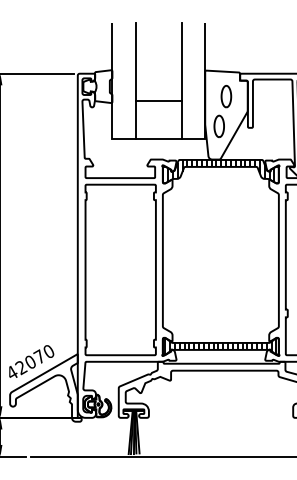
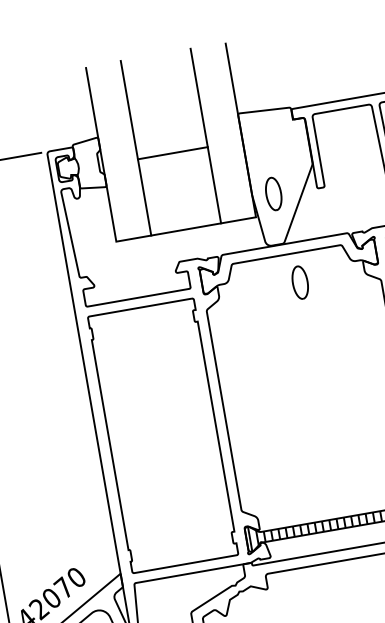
part: (226, 96) -> (300, 282), moved
line: (158, 100) -> (172, 152), moved
hatch: (218, 170) -> (284, 260), removed

